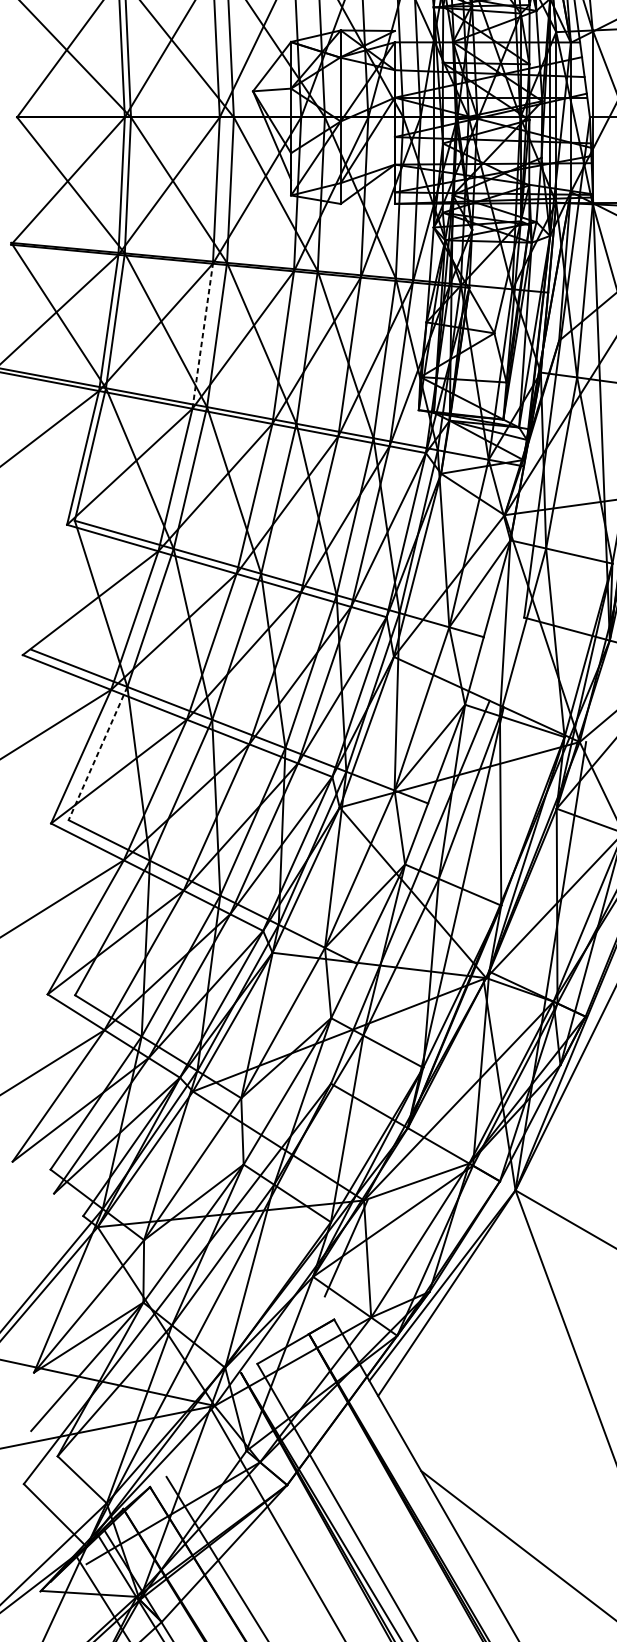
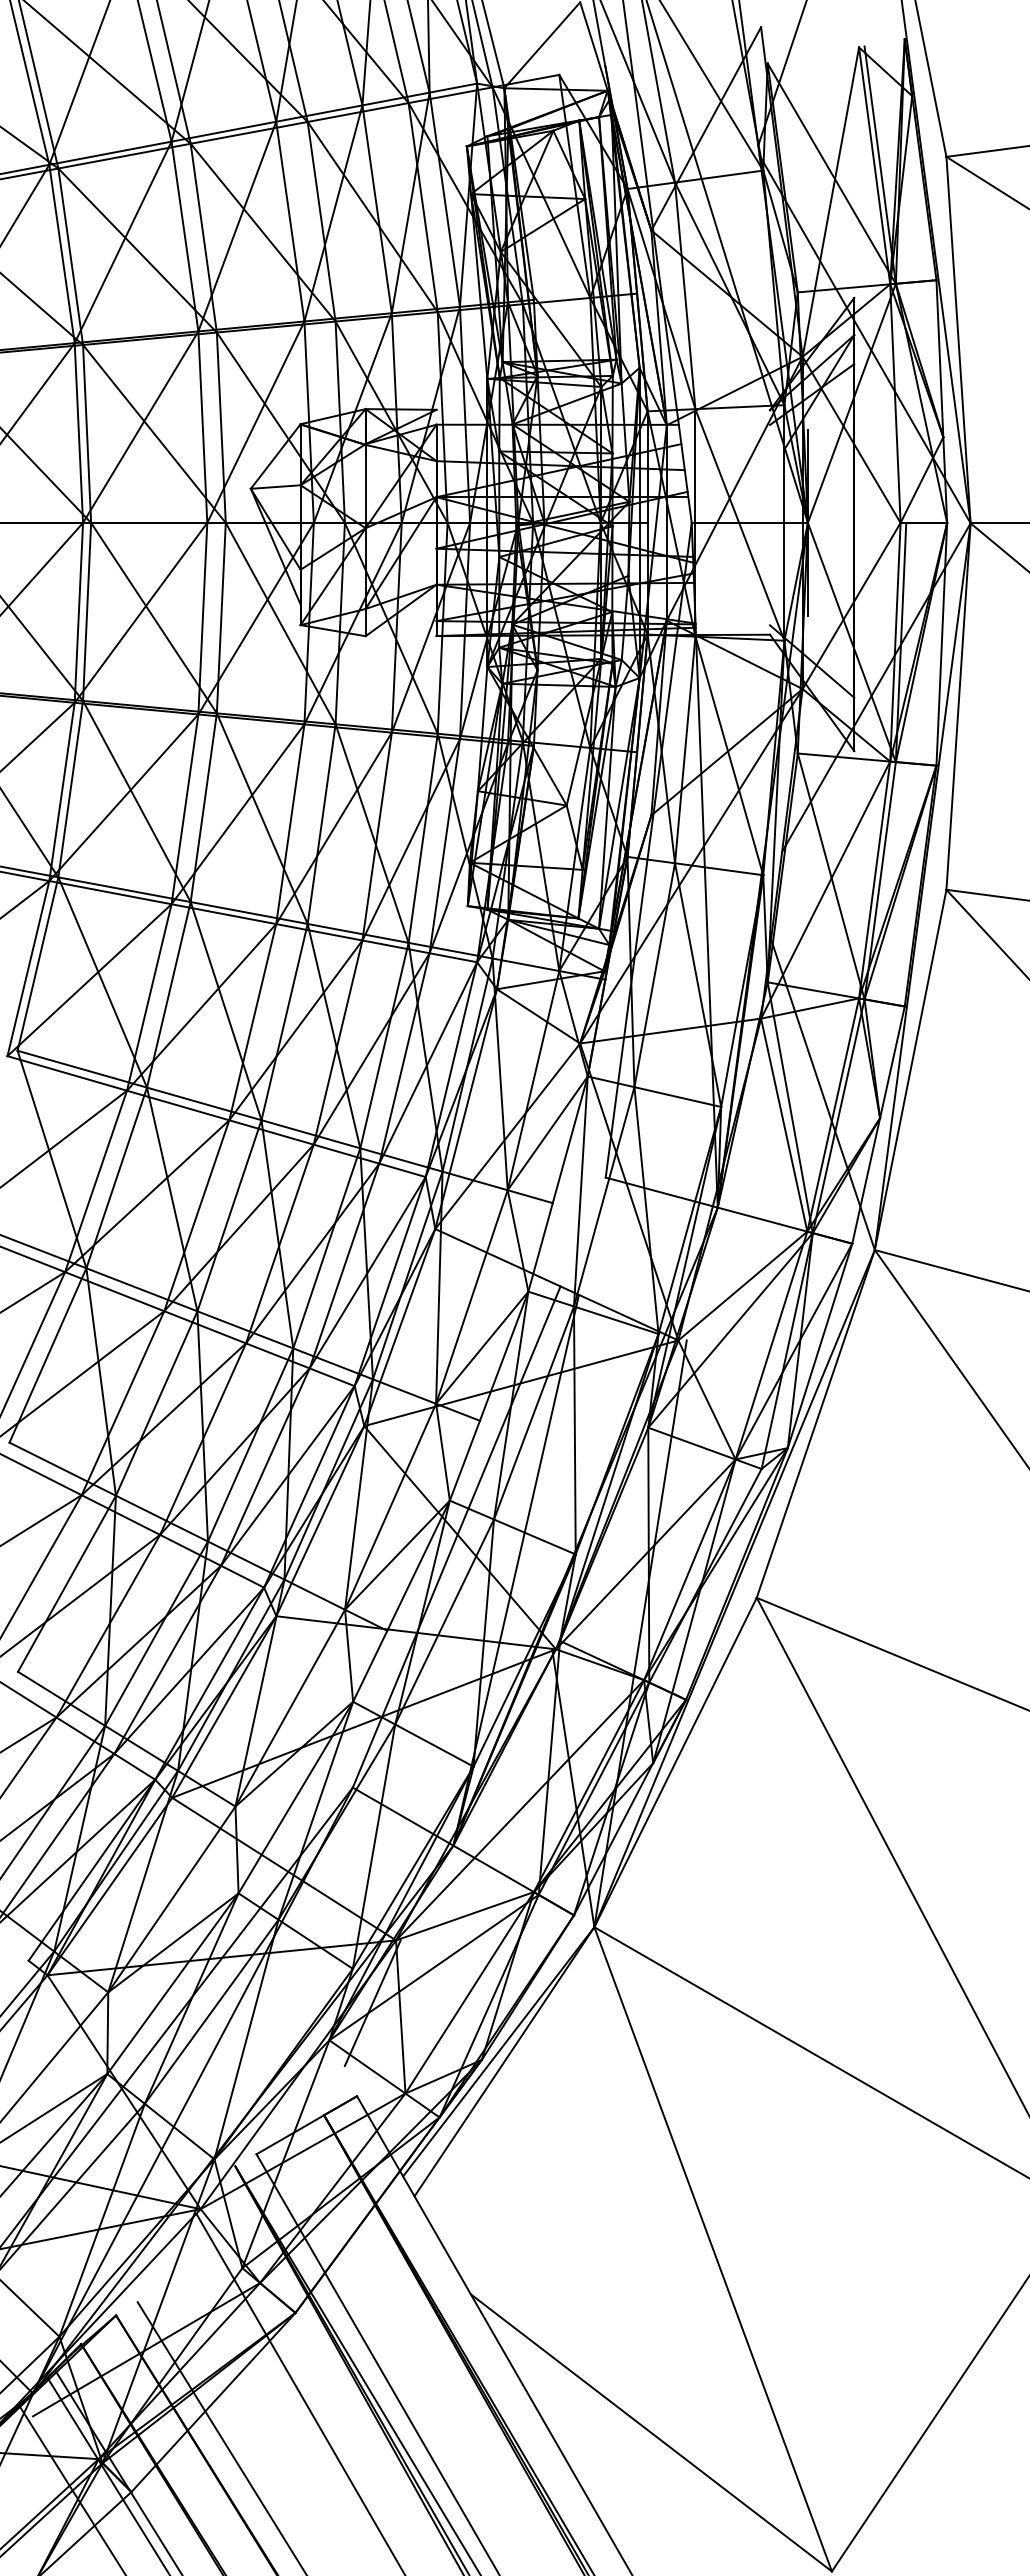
line: (202, 336) -> (184, 809), dashed -> solid
line: (97, 753) -> (47, 1355), dashed -> solid

